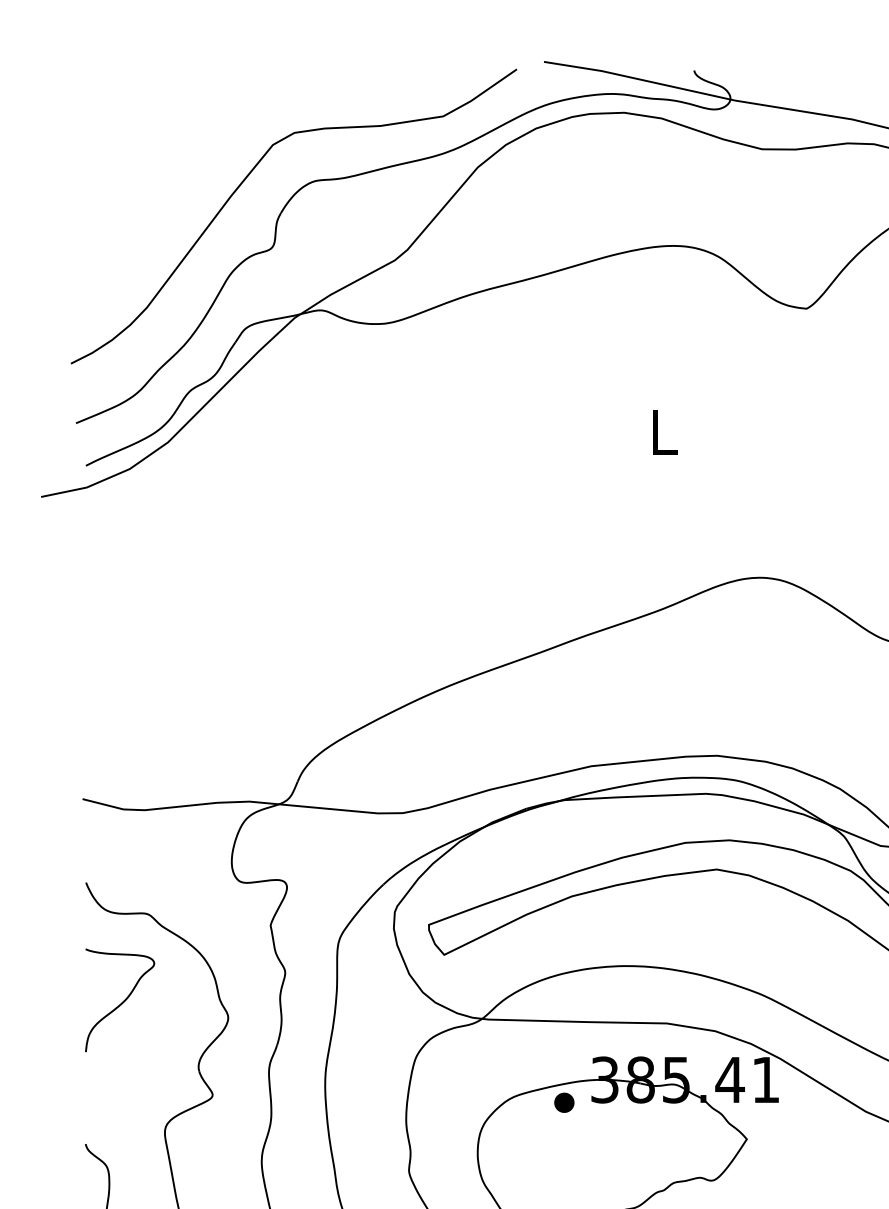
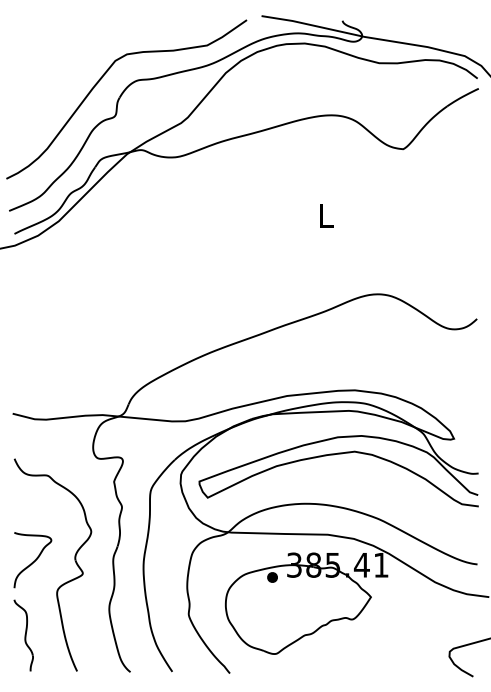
curve: (119, 1002) -> (32, 561), moved

